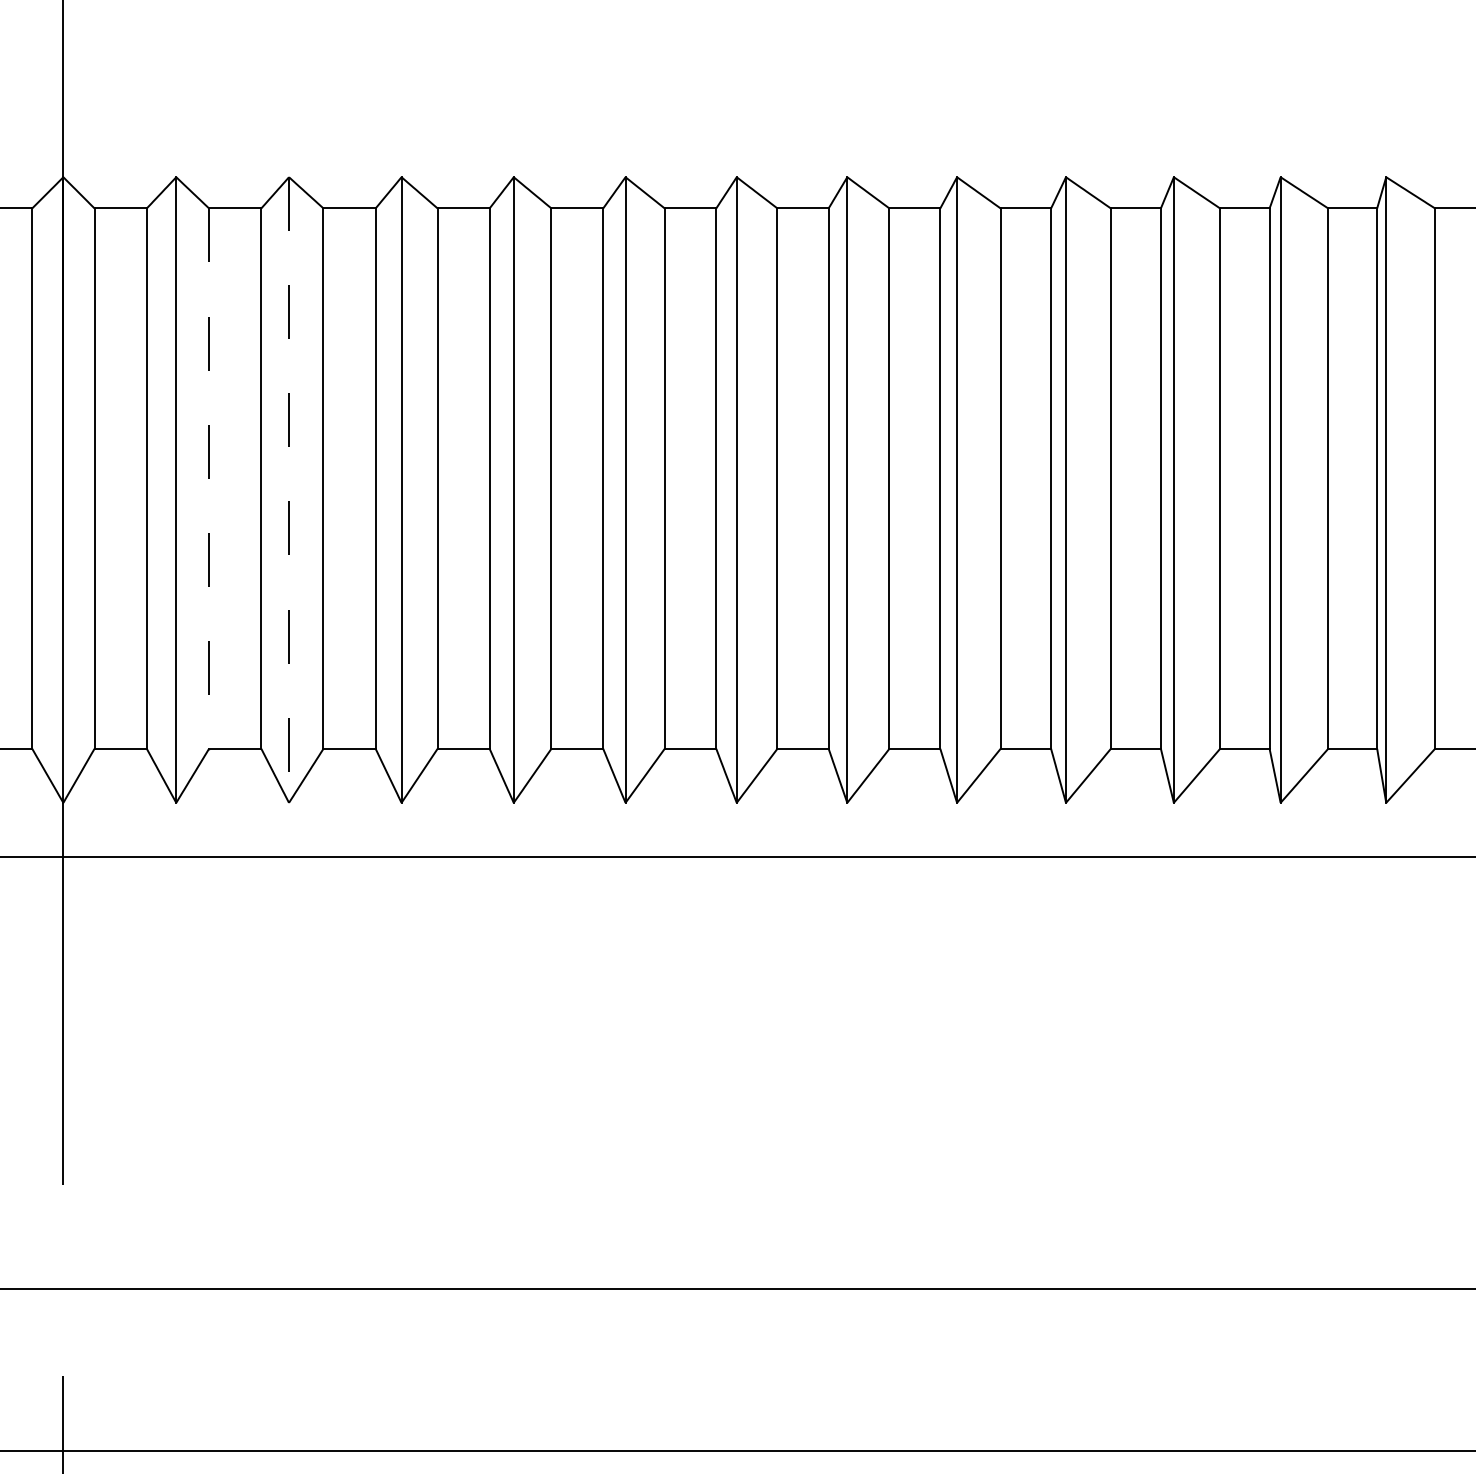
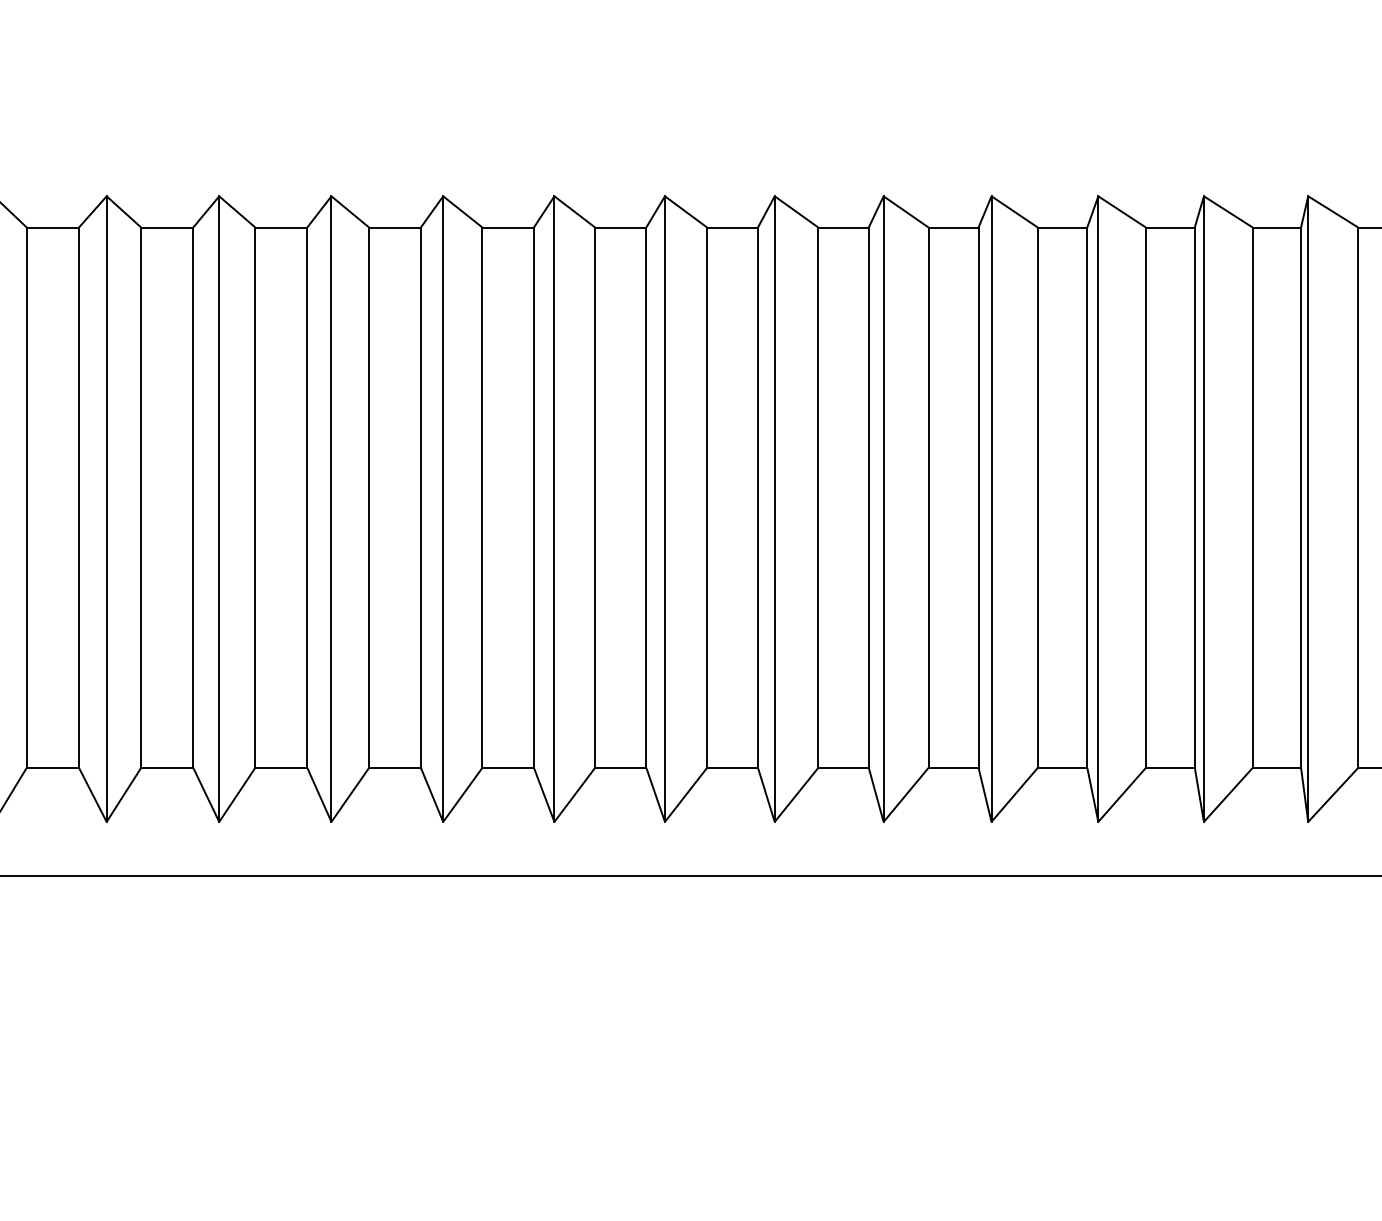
line: (209, 479) -> (27, 498), dashed -> solid
line: (289, 490) -> (107, 509), dashed -> solid

